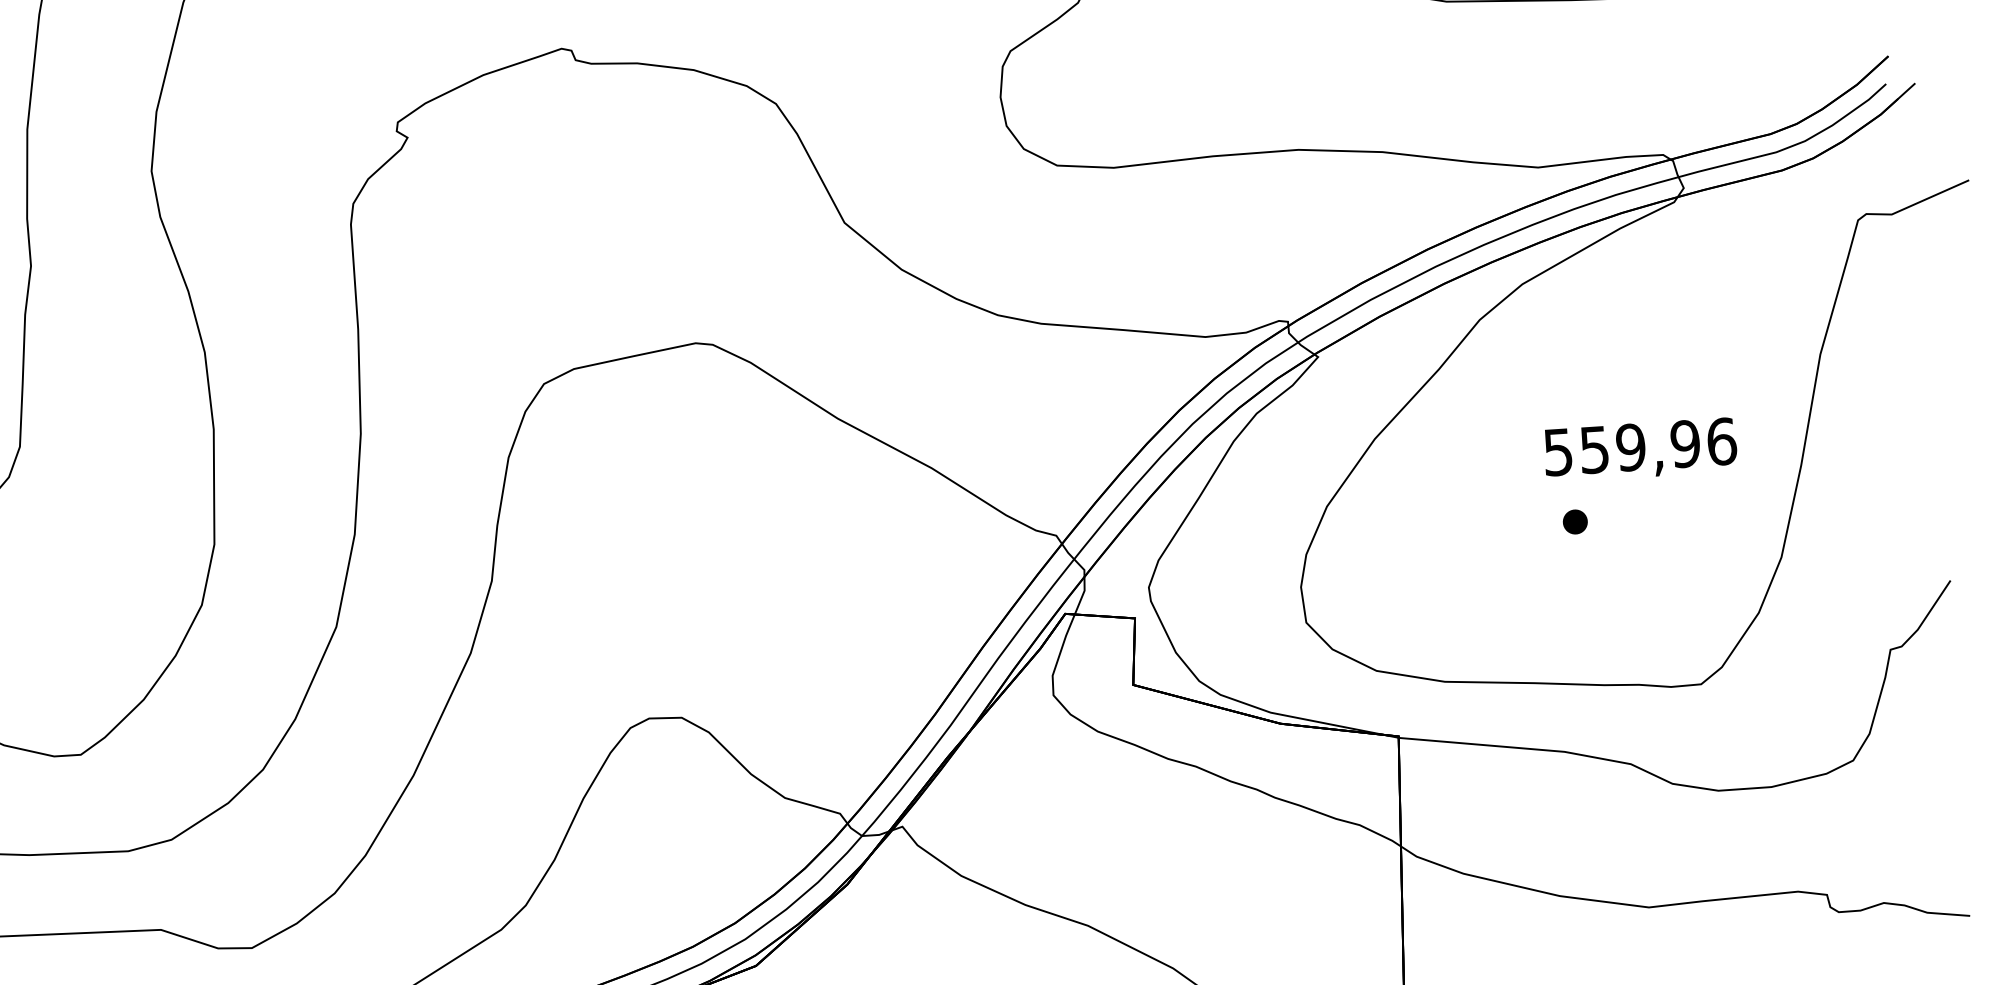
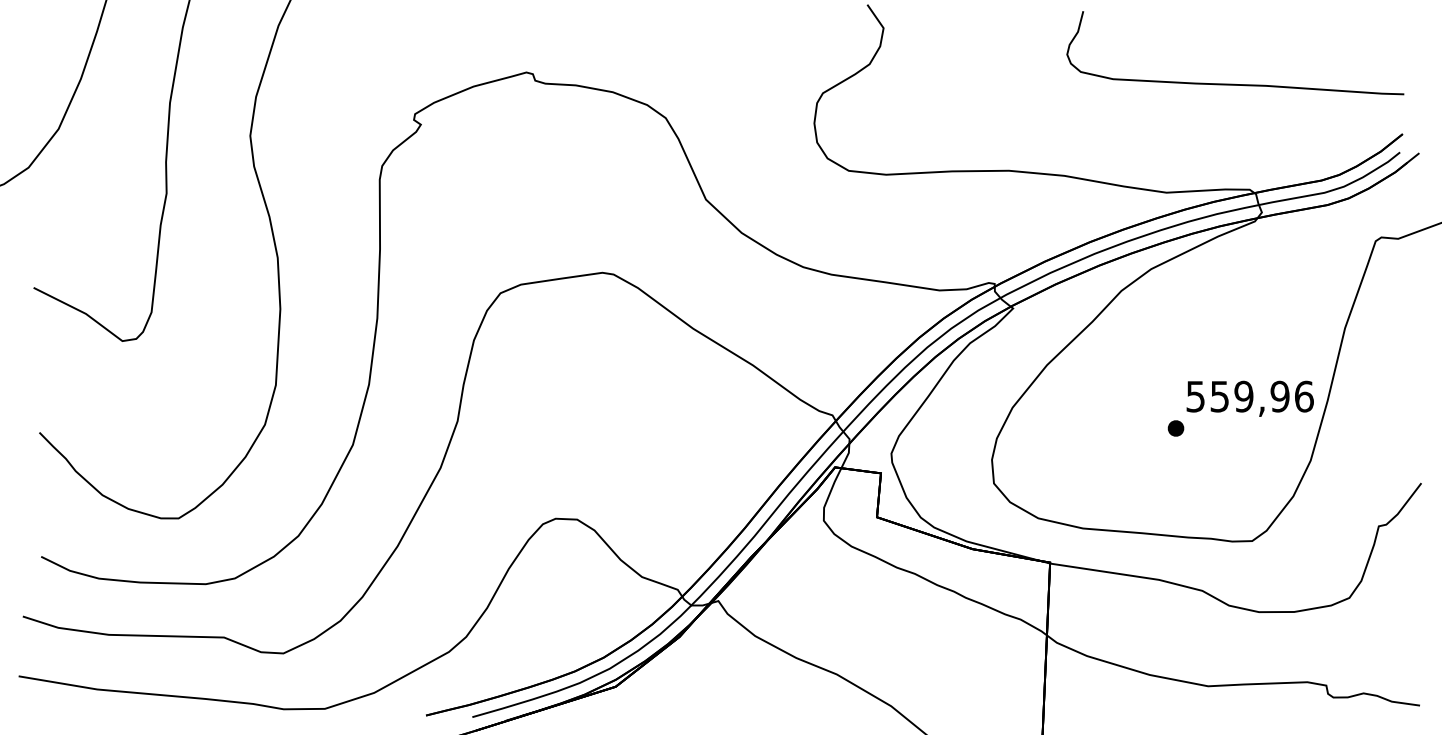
text: (1639, 449) -> (1249, 398), moved

